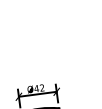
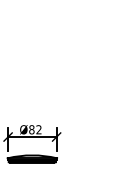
text: (36, 88) -> (31, 129), Ø42 -> Ø82

